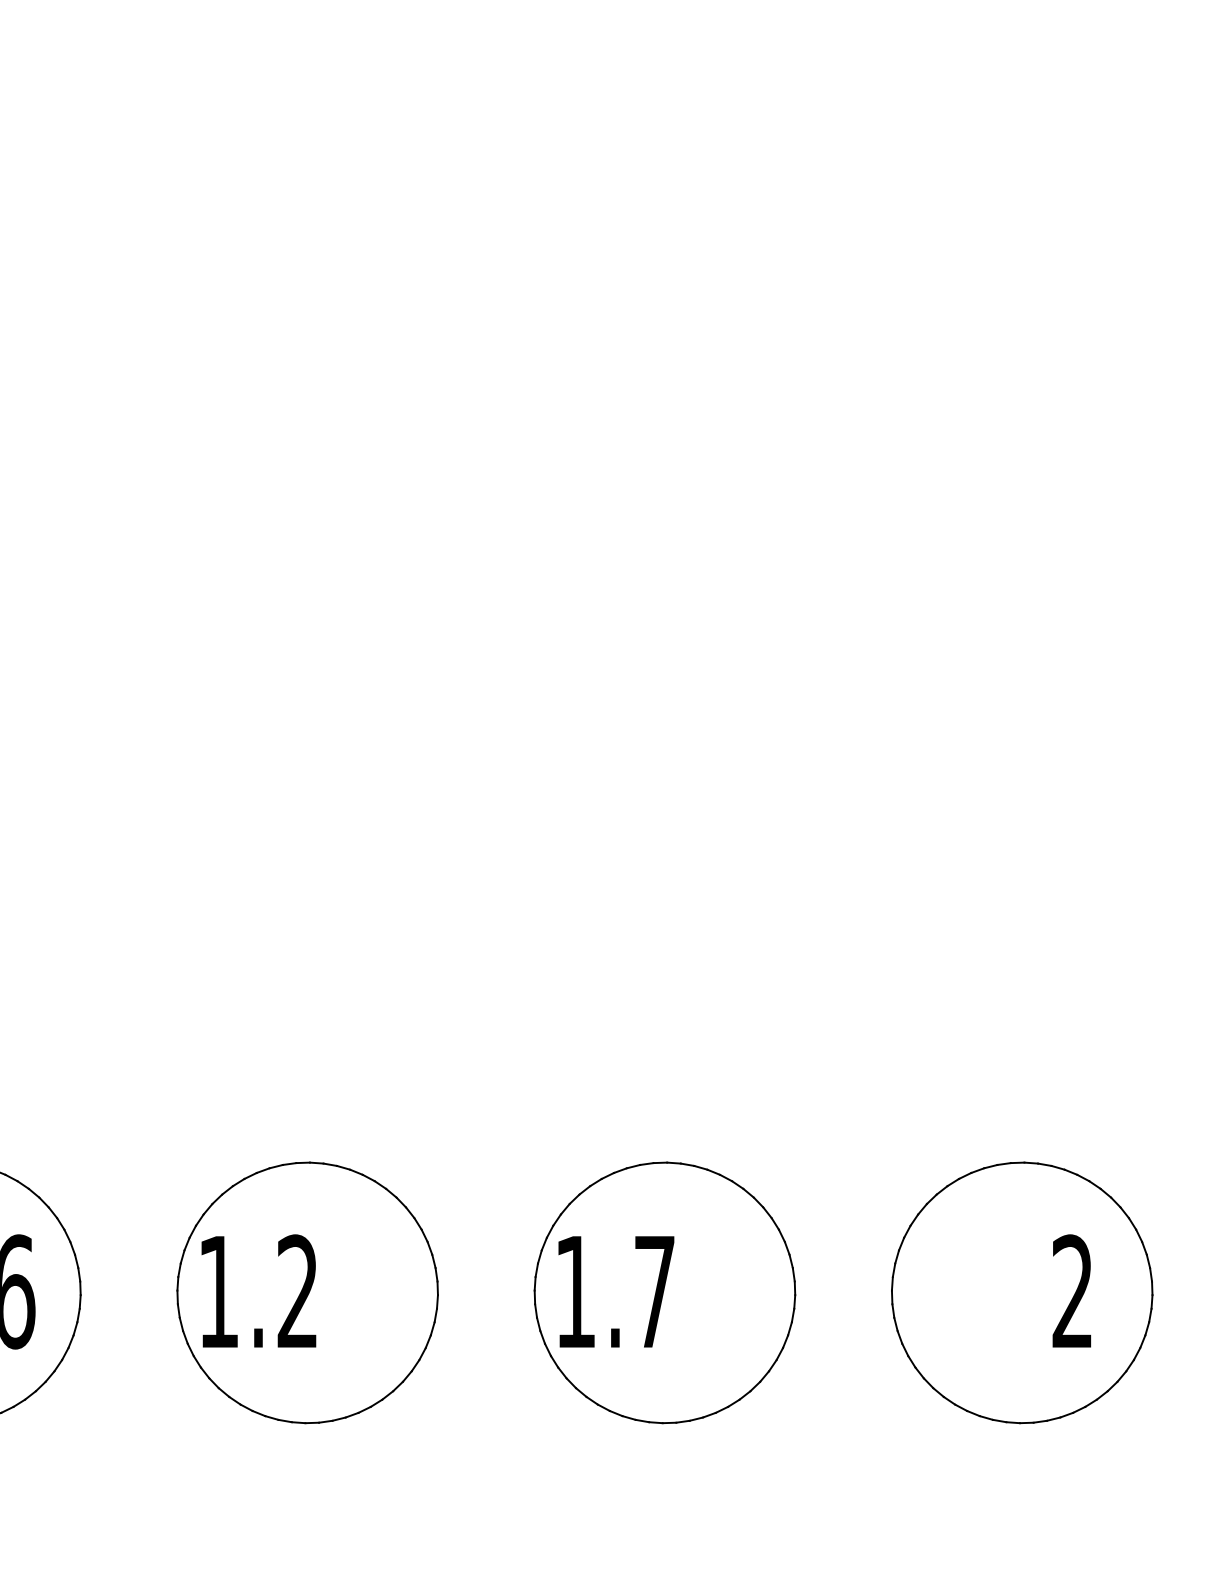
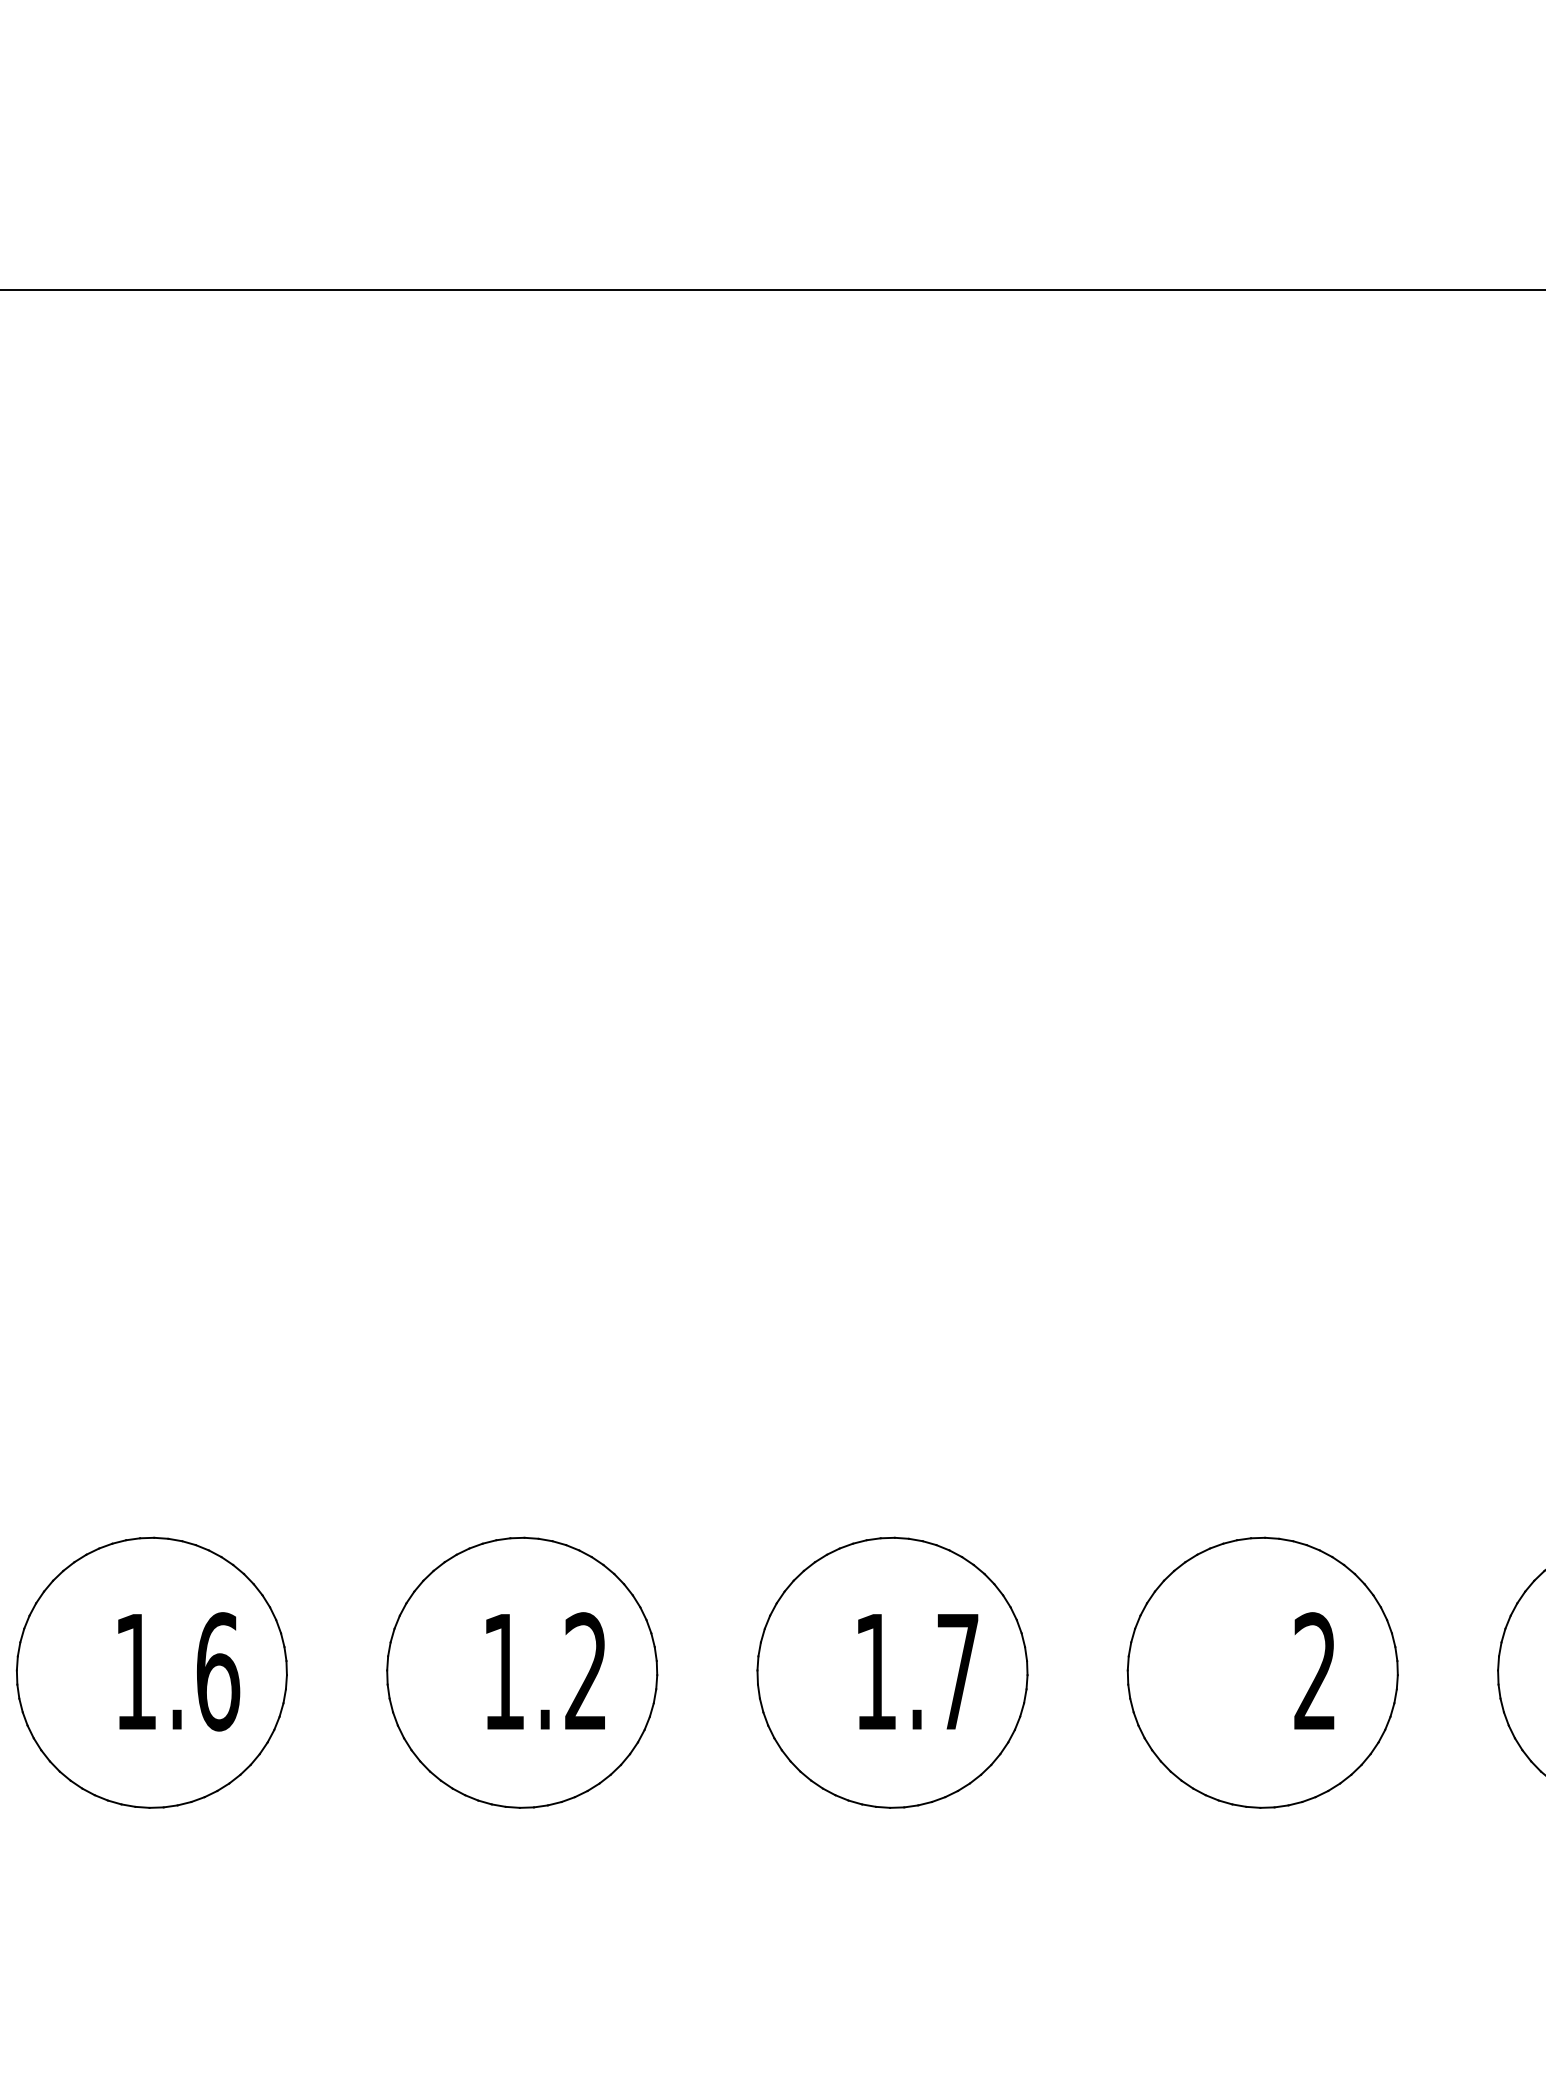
text: (258, 1290) -> (545, 1670), moved
text: (616, 1291) -> (918, 1671), moved

